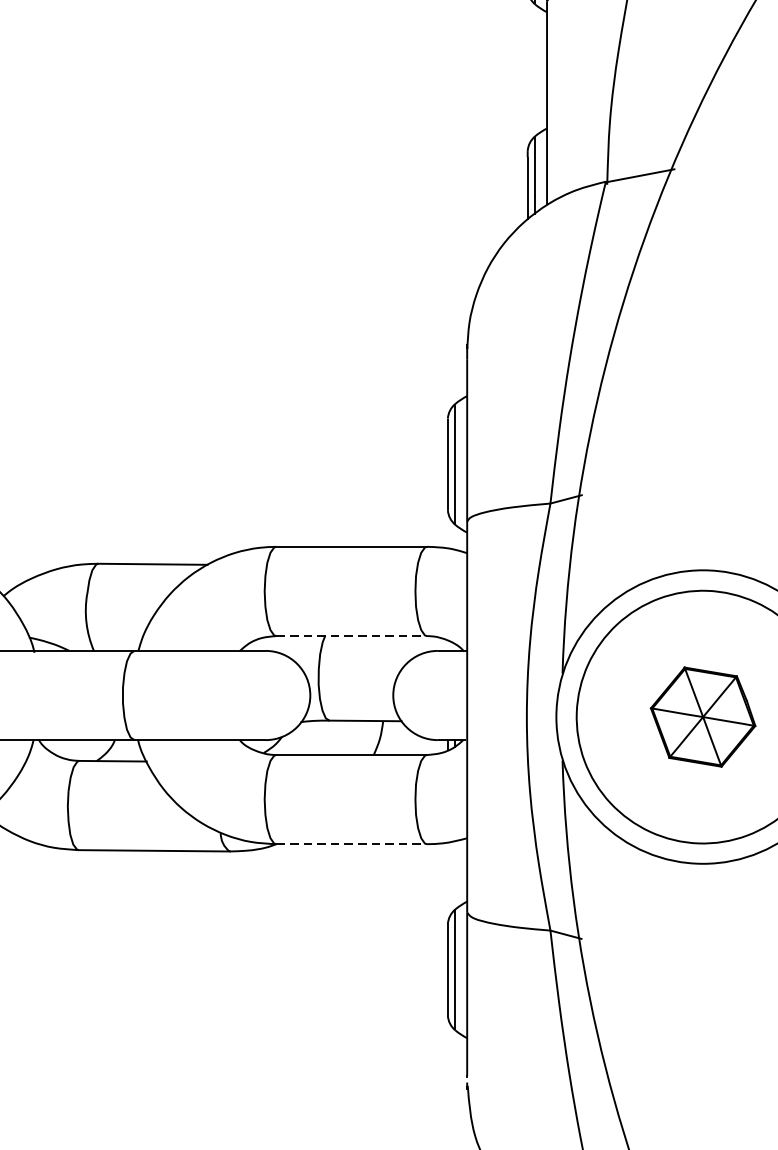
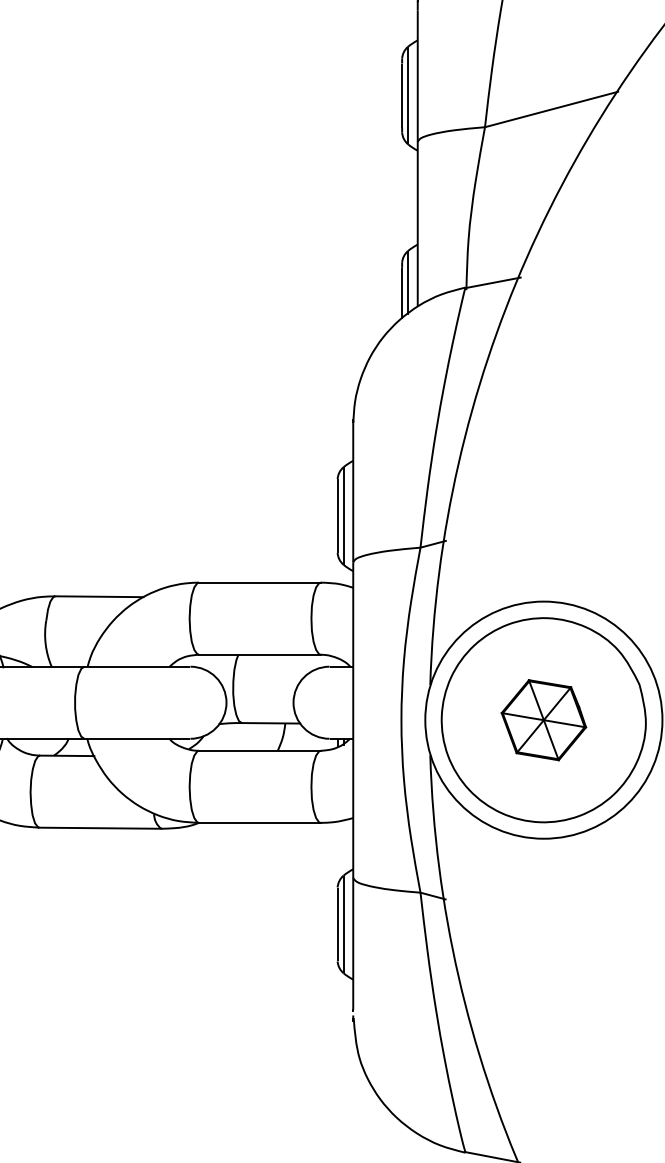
line: (351, 635) -> (259, 654), dashed -> solid
line: (351, 843) -> (259, 822), dashed -> solid

